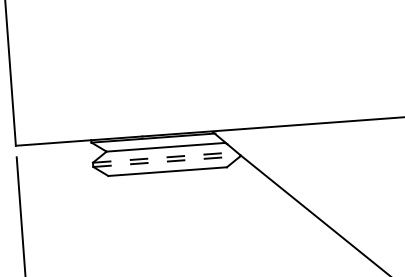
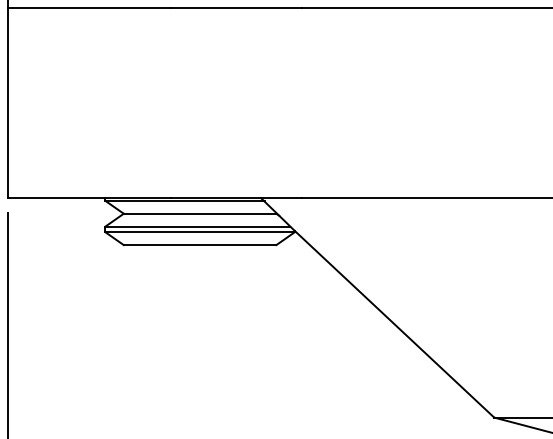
line: (164, 157) -> (197, 226), dashed -> solid
line: (167, 161) -> (200, 232), dashed -> solid

